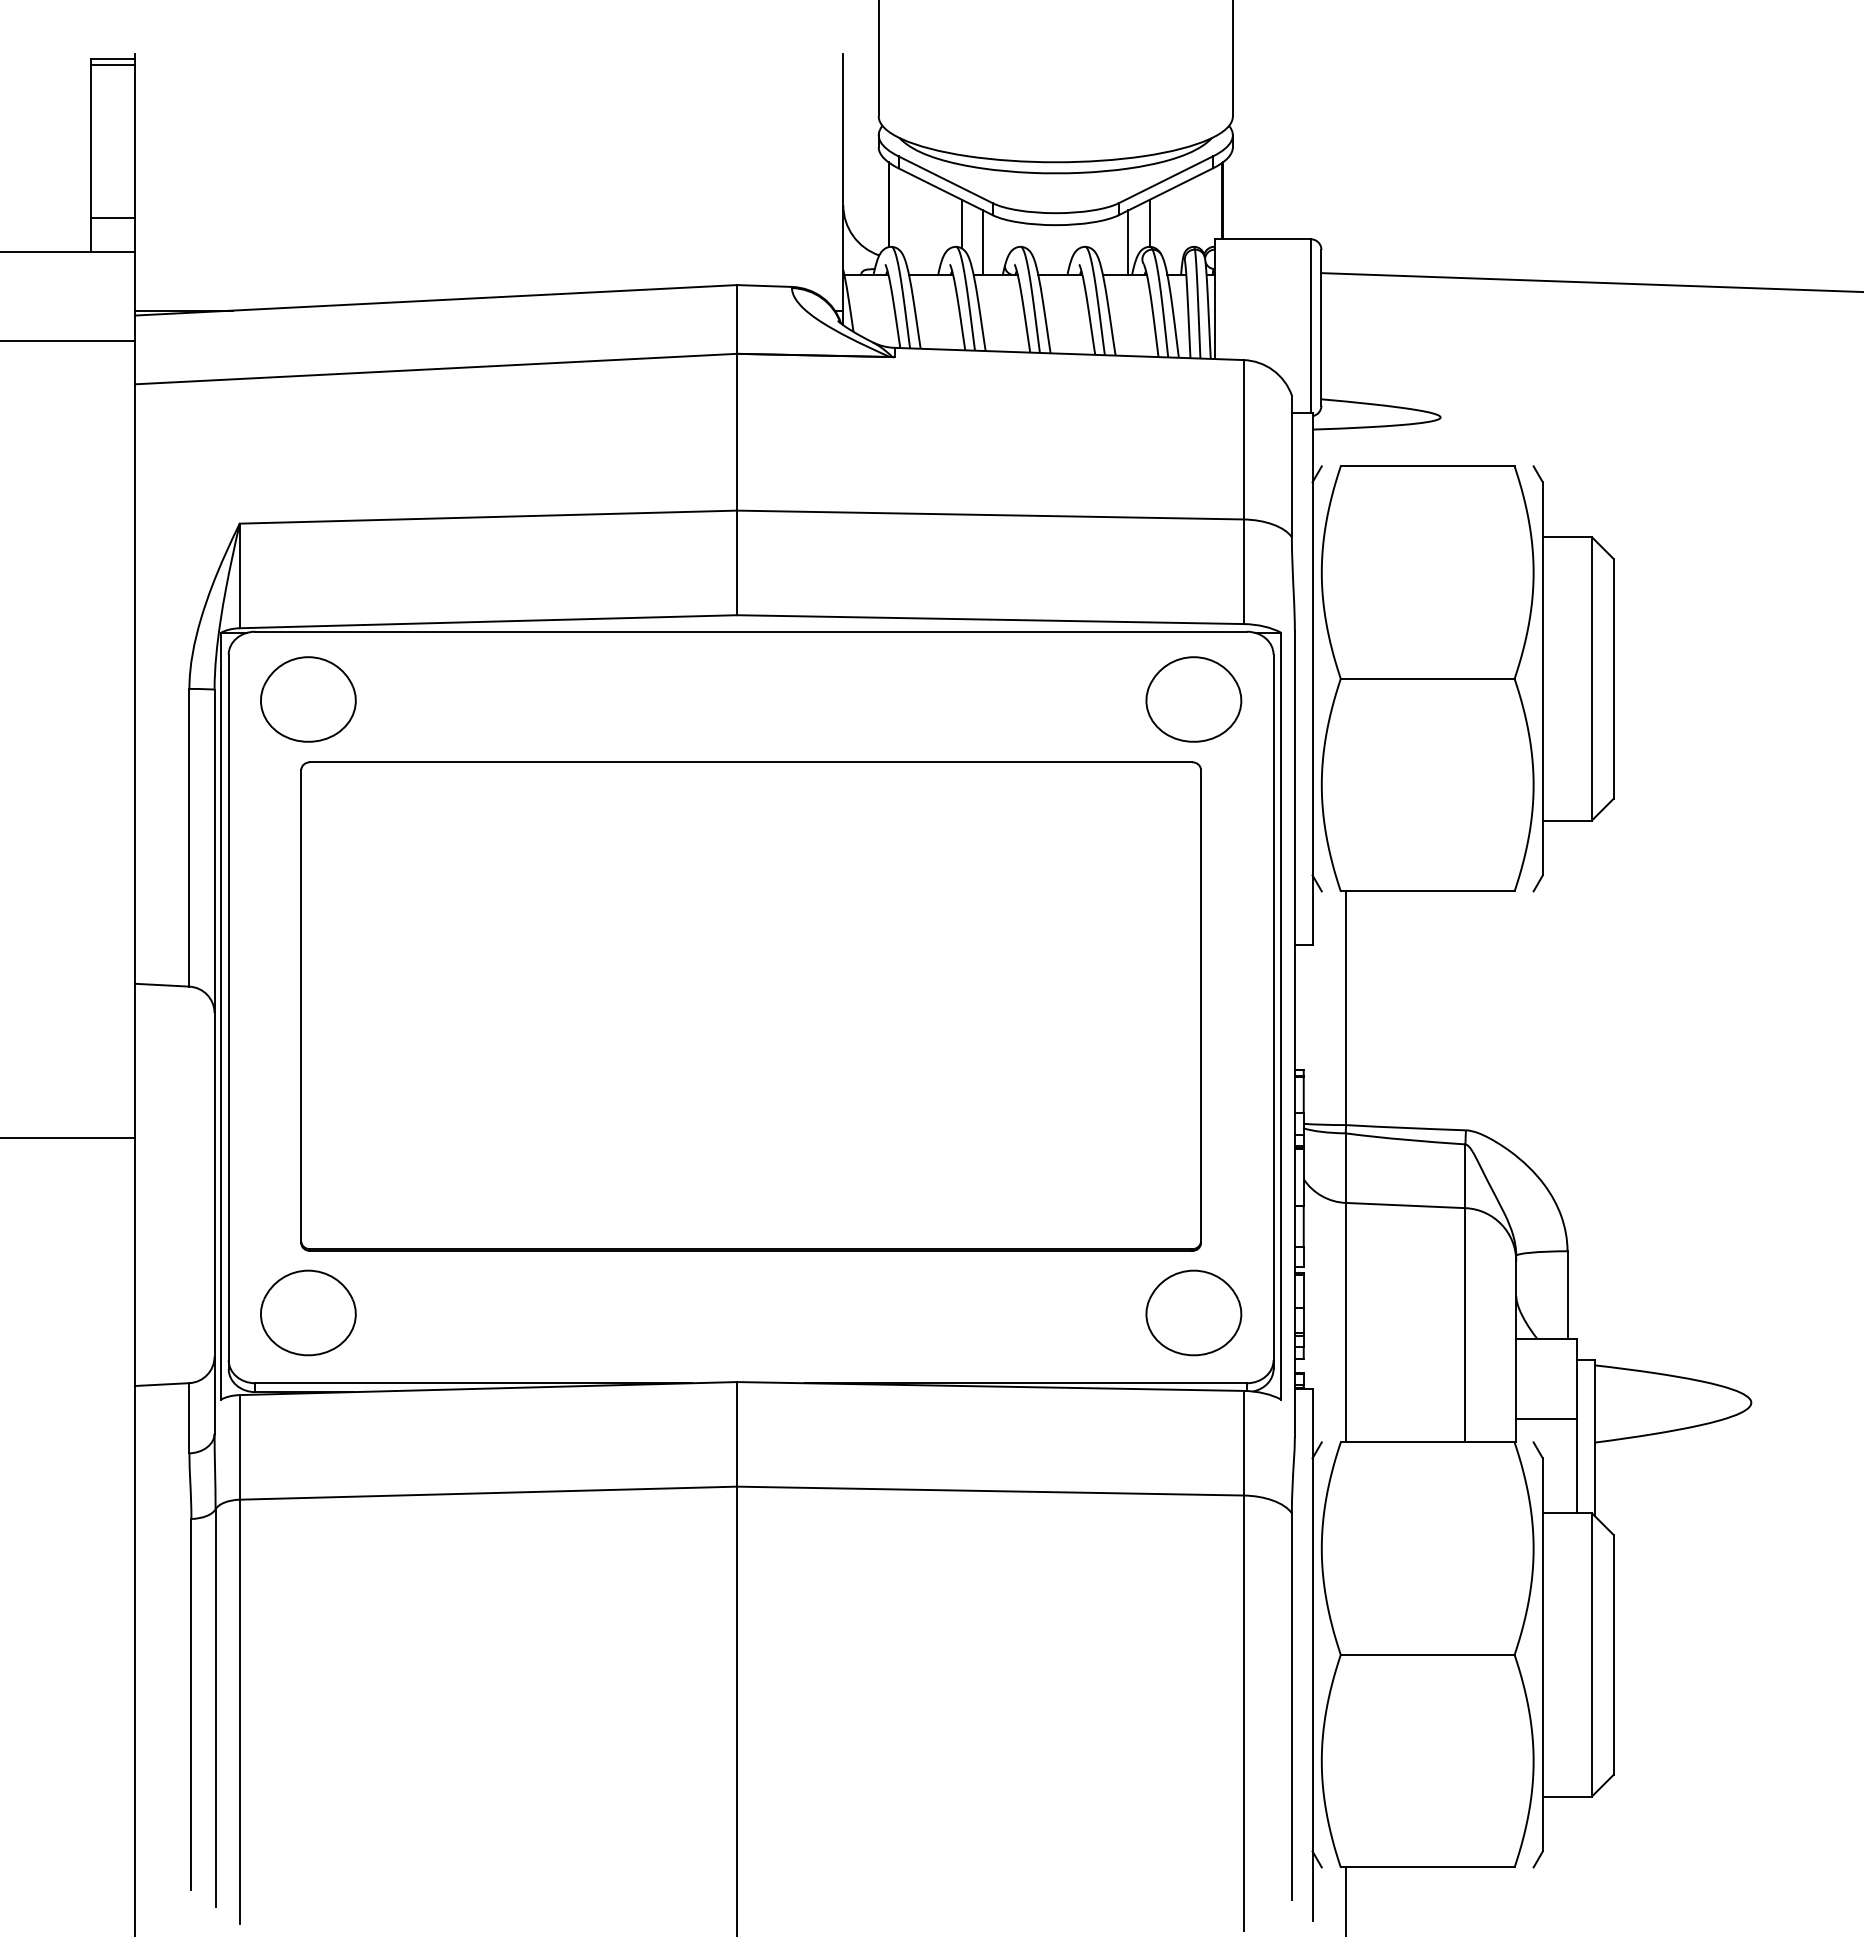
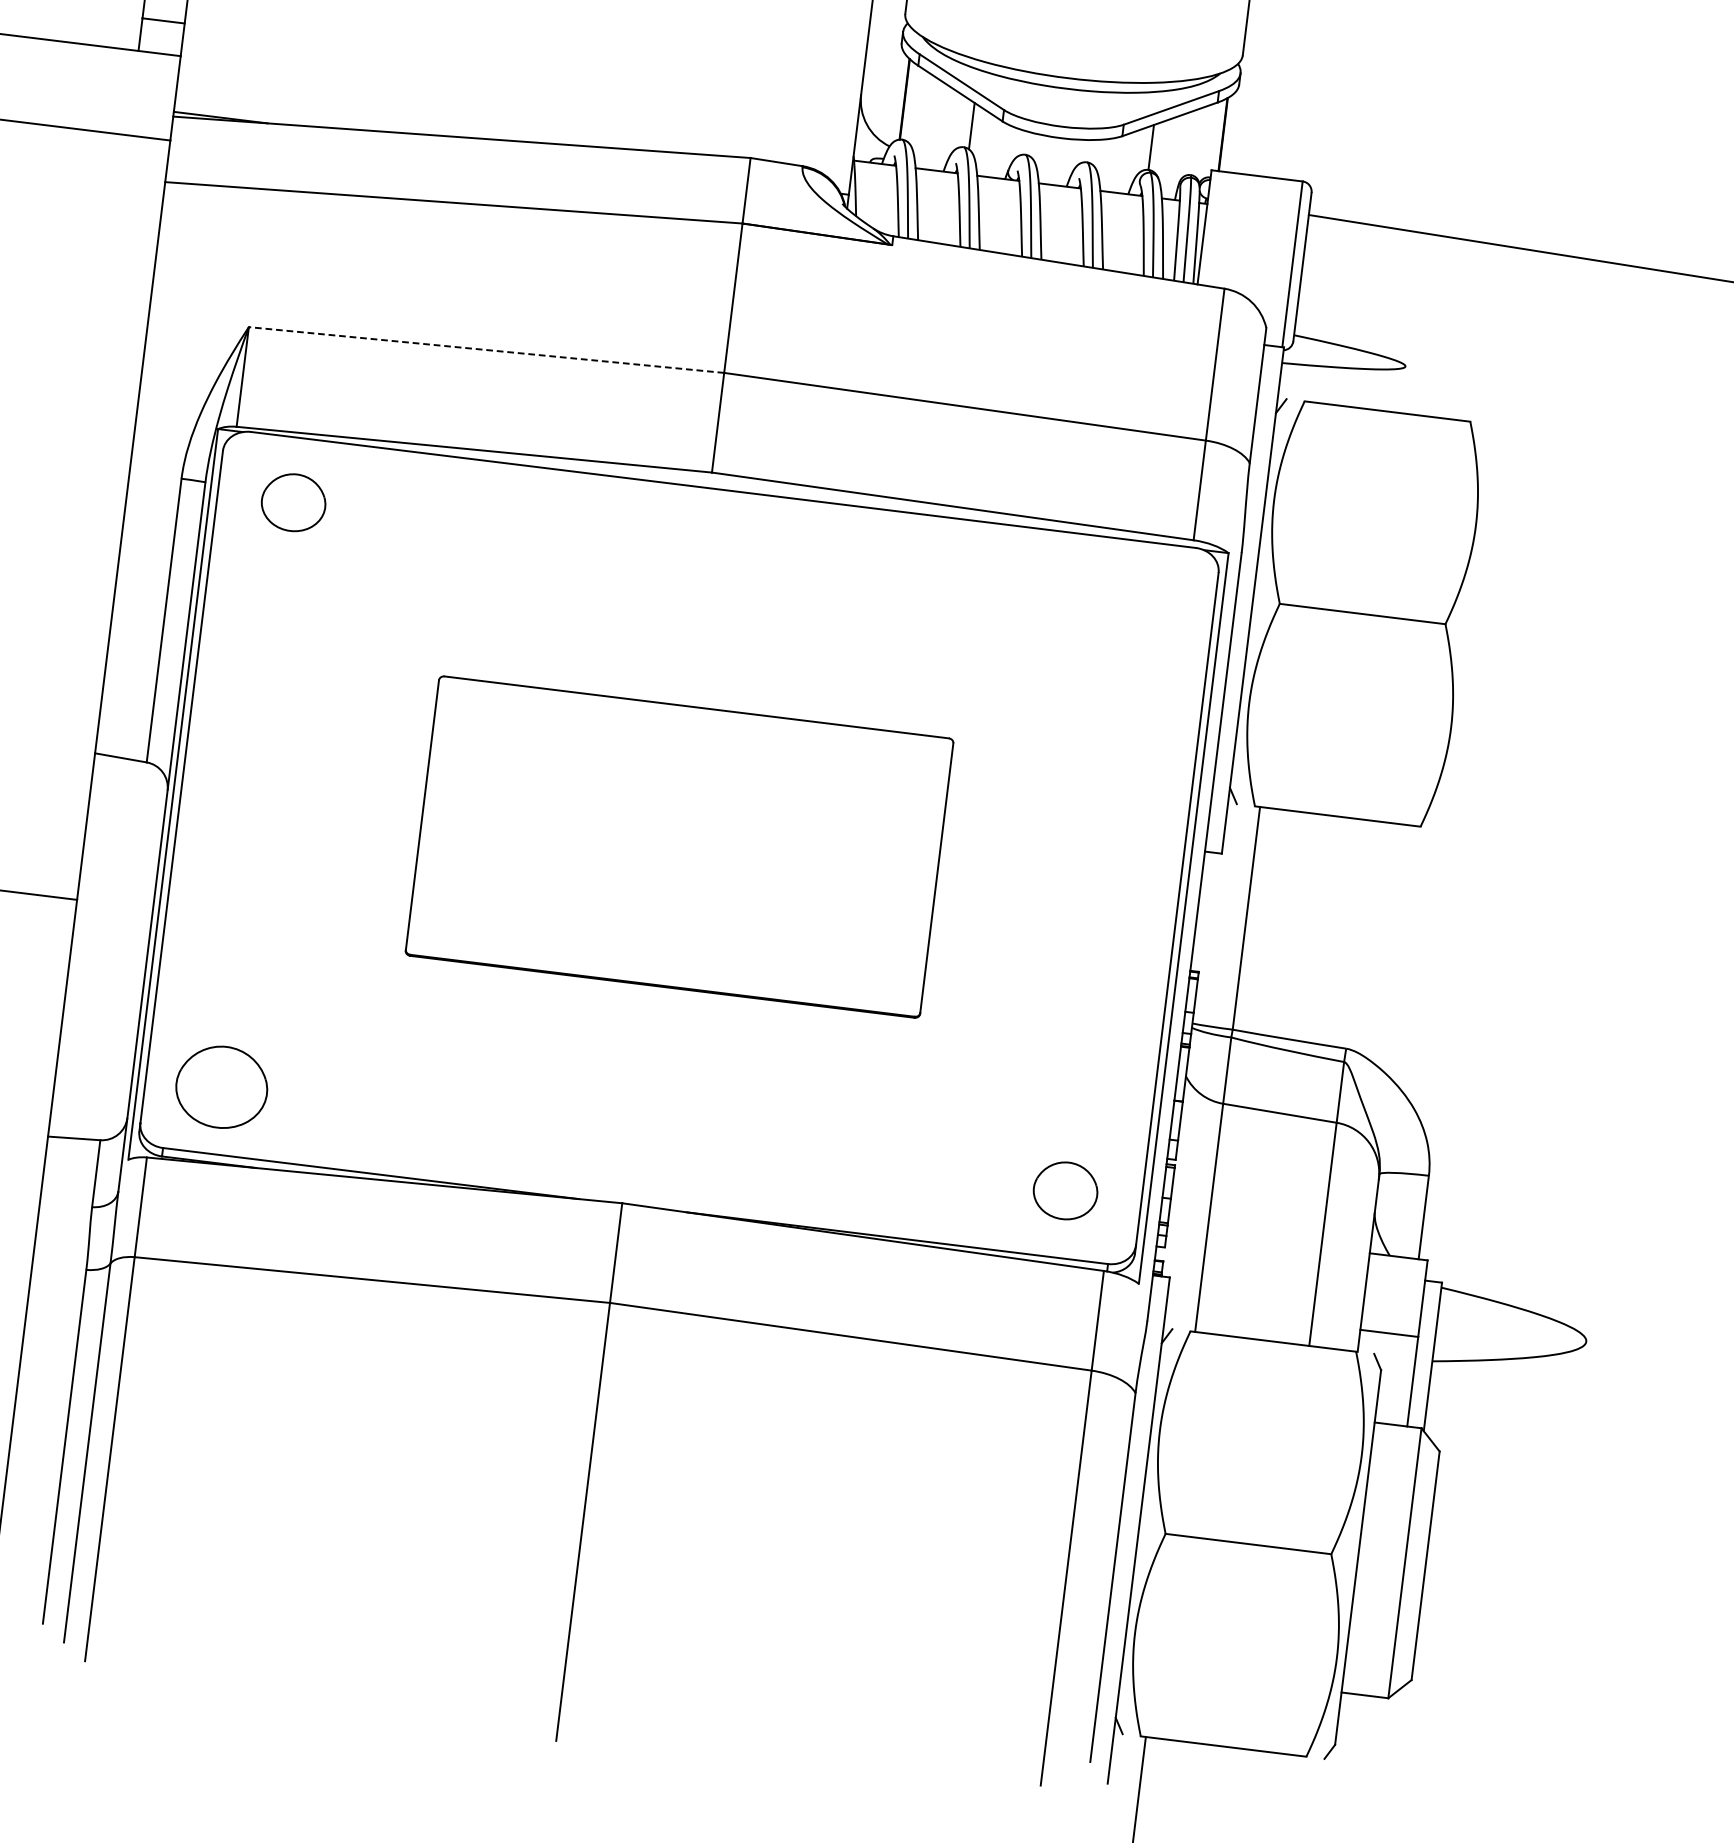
line: (983, 242) -> (990, 146), removed
line: (1128, 242) -> (1128, 163), removed
line: (488, 517) -> (486, 350), solid -> dashed
part: (1573, 678) -> (1501, 630), removed
part: (308, 699) -> (293, 502), size x0.7
part: (1193, 699) -> (1137, 606), removed
part: (750, 1006) -> (679, 846), size x0.6
part: (1193, 1312) -> (1065, 1190), size x0.7

